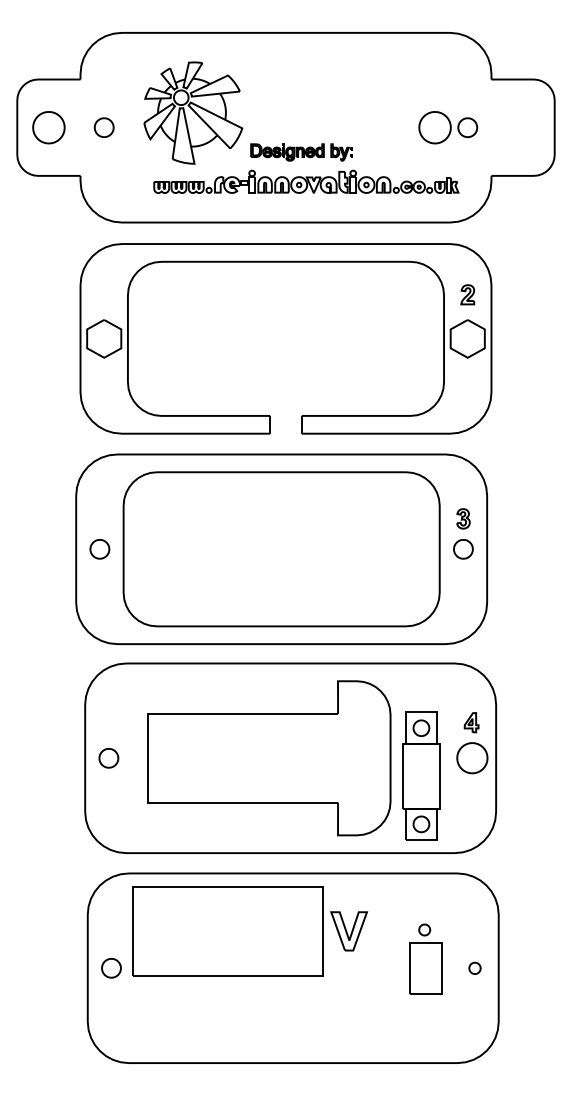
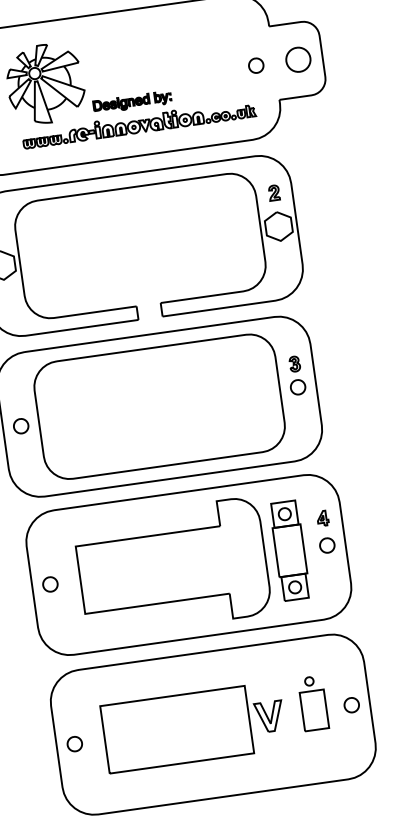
part: (434, 127) -> (297, 59), moved
part: (472, 758) -> (327, 545), size x0.62
part: (421, 775) -> (289, 550), moved
part: (250, 931) -> (194, 727), moved
part: (474, 968) -> (351, 705), size x1.67

